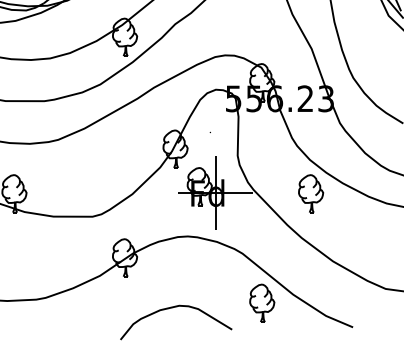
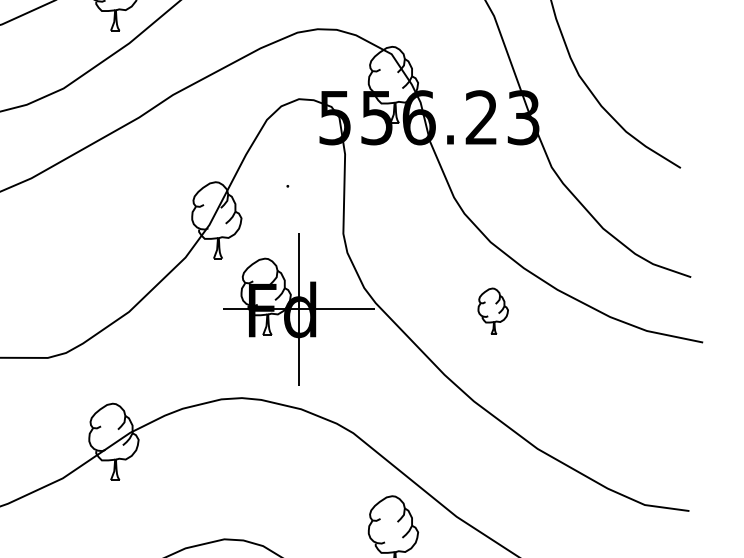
part: (311, 193) -> (493, 310), size x0.6

